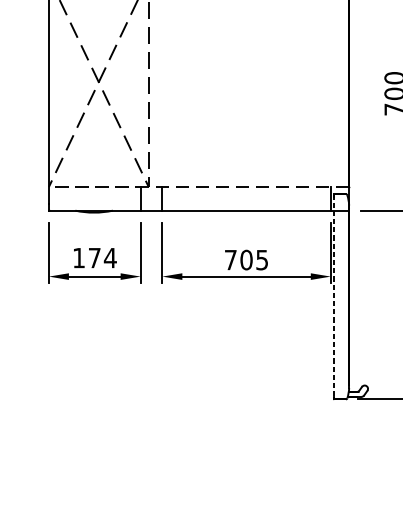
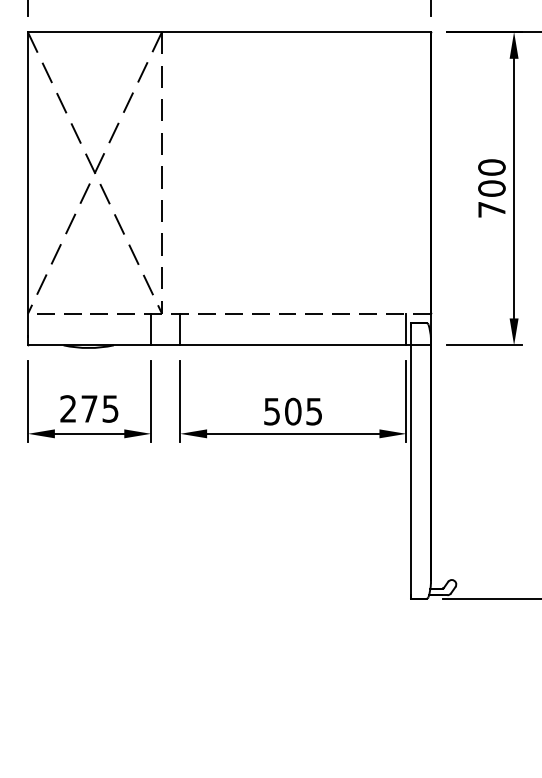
text: (94, 257) -> (89, 408), 174 -> 275
text: (230, 259) -> (271, 411), 705 -> 505
line: (333, 297) -> (410, 461), dashed -> solid

